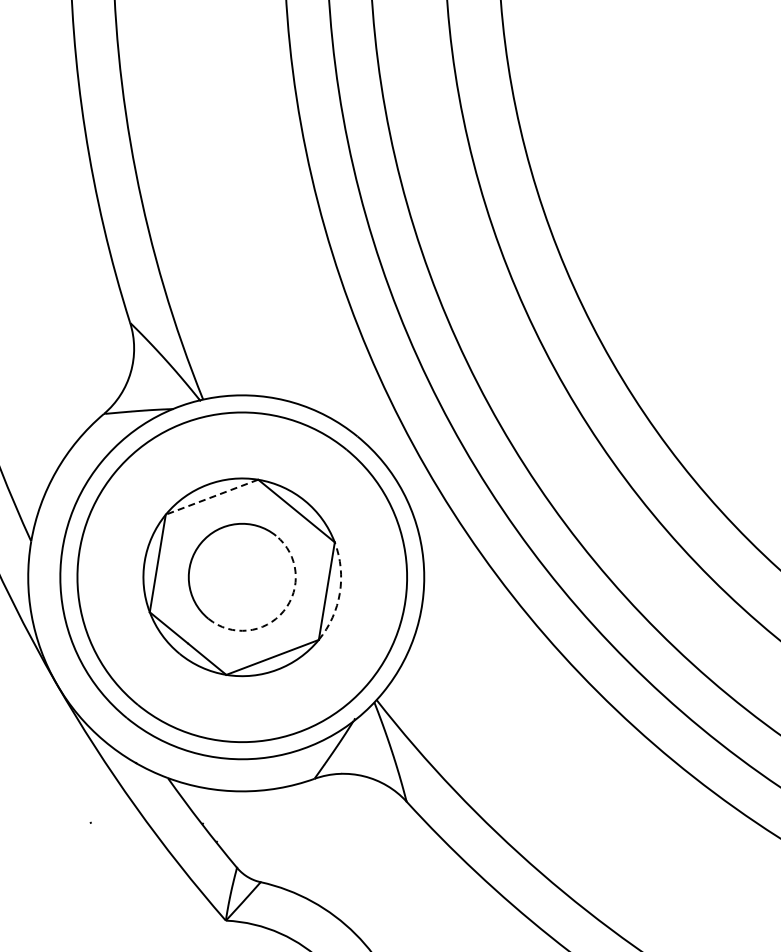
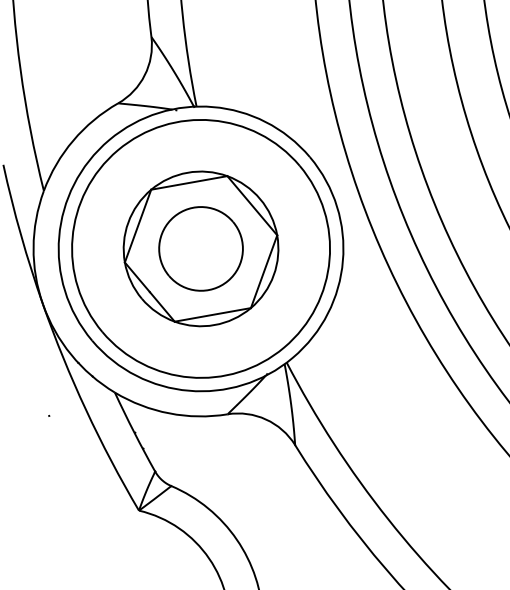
line: (211, 497) -> (188, 183), dashed -> solid
arc: (339, 593) -> (273, 275), dashed -> solid
arc: (283, 611) -> (227, 281), dashed -> solid

